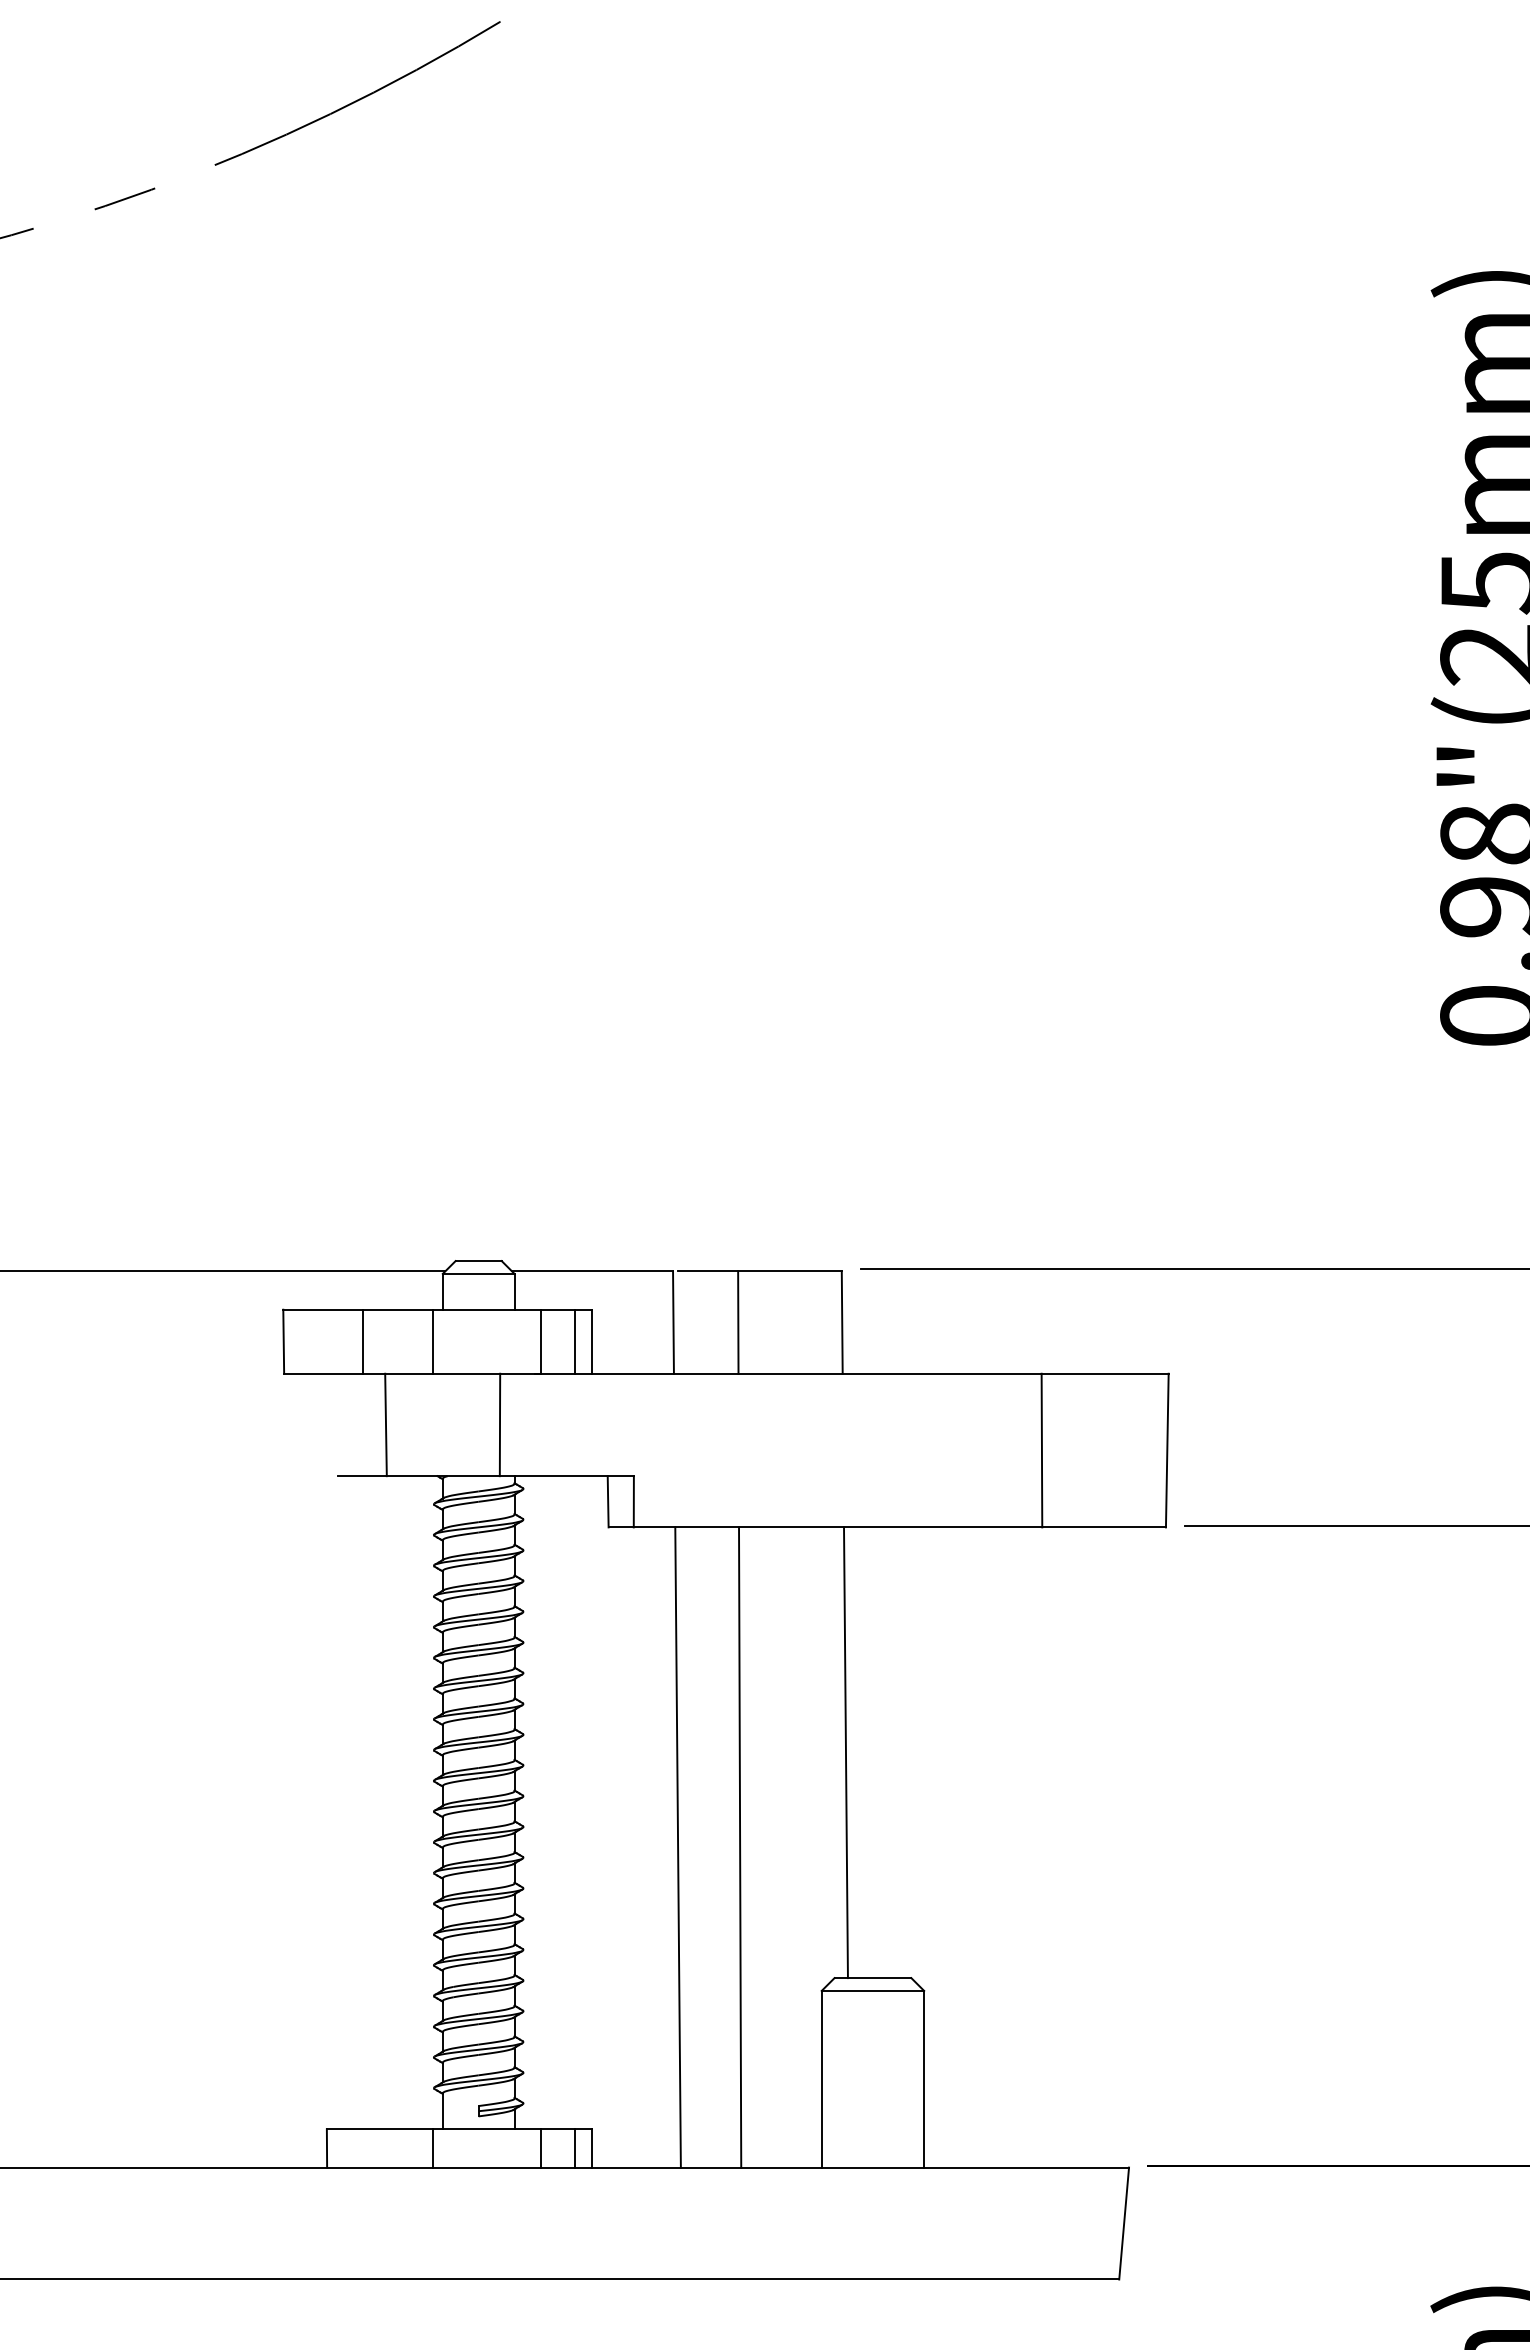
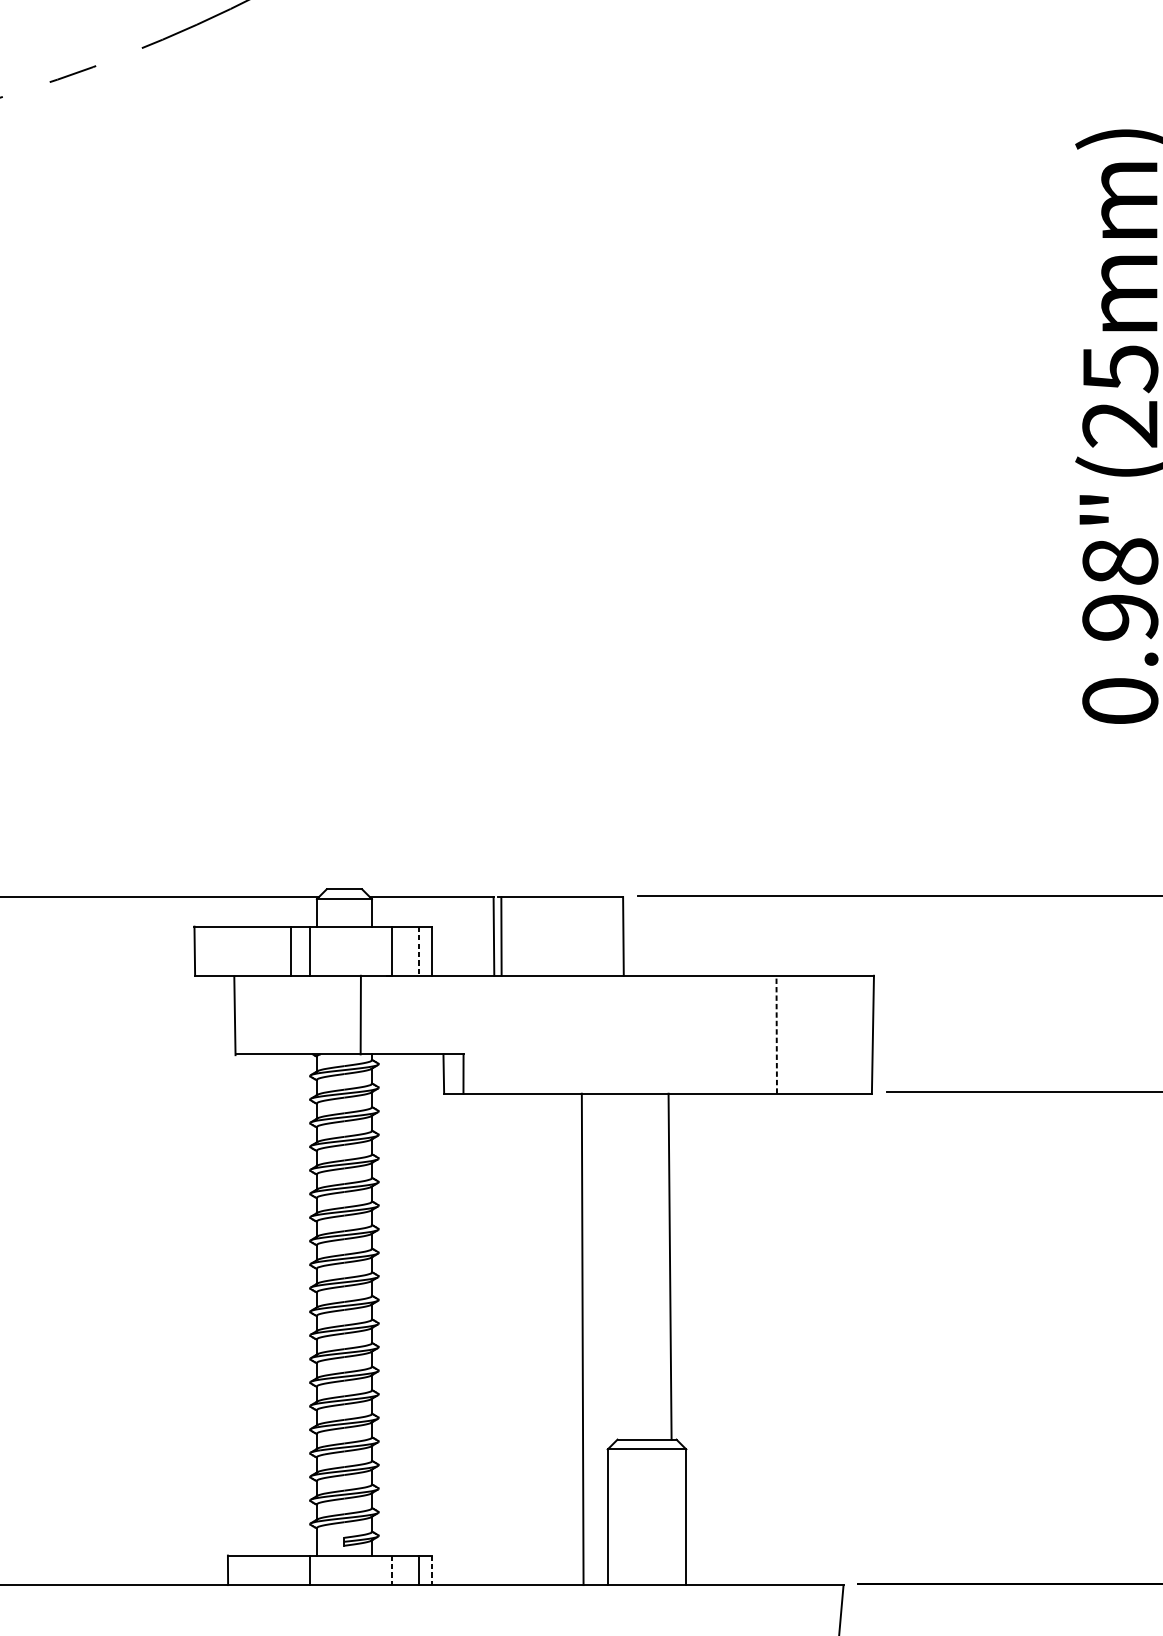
line: (738, 1322) -> (501, 936), moved
line: (362, 1341) -> (291, 951), moved
line: (575, 1342) -> (418, 951), solid -> dashed
line: (385, 1424) -> (234, 1015), moved
line: (1041, 1450) -> (776, 1034), solid -> dashed
line: (845, 1752) -> (669, 1266), moved
line: (677, 1847) -> (497, 1339), removed
line: (740, 1847) -> (582, 1339), moved
line: (540, 2148) -> (391, 1570), solid -> dashed
line: (592, 2148) -> (431, 1570), solid -> dashed

